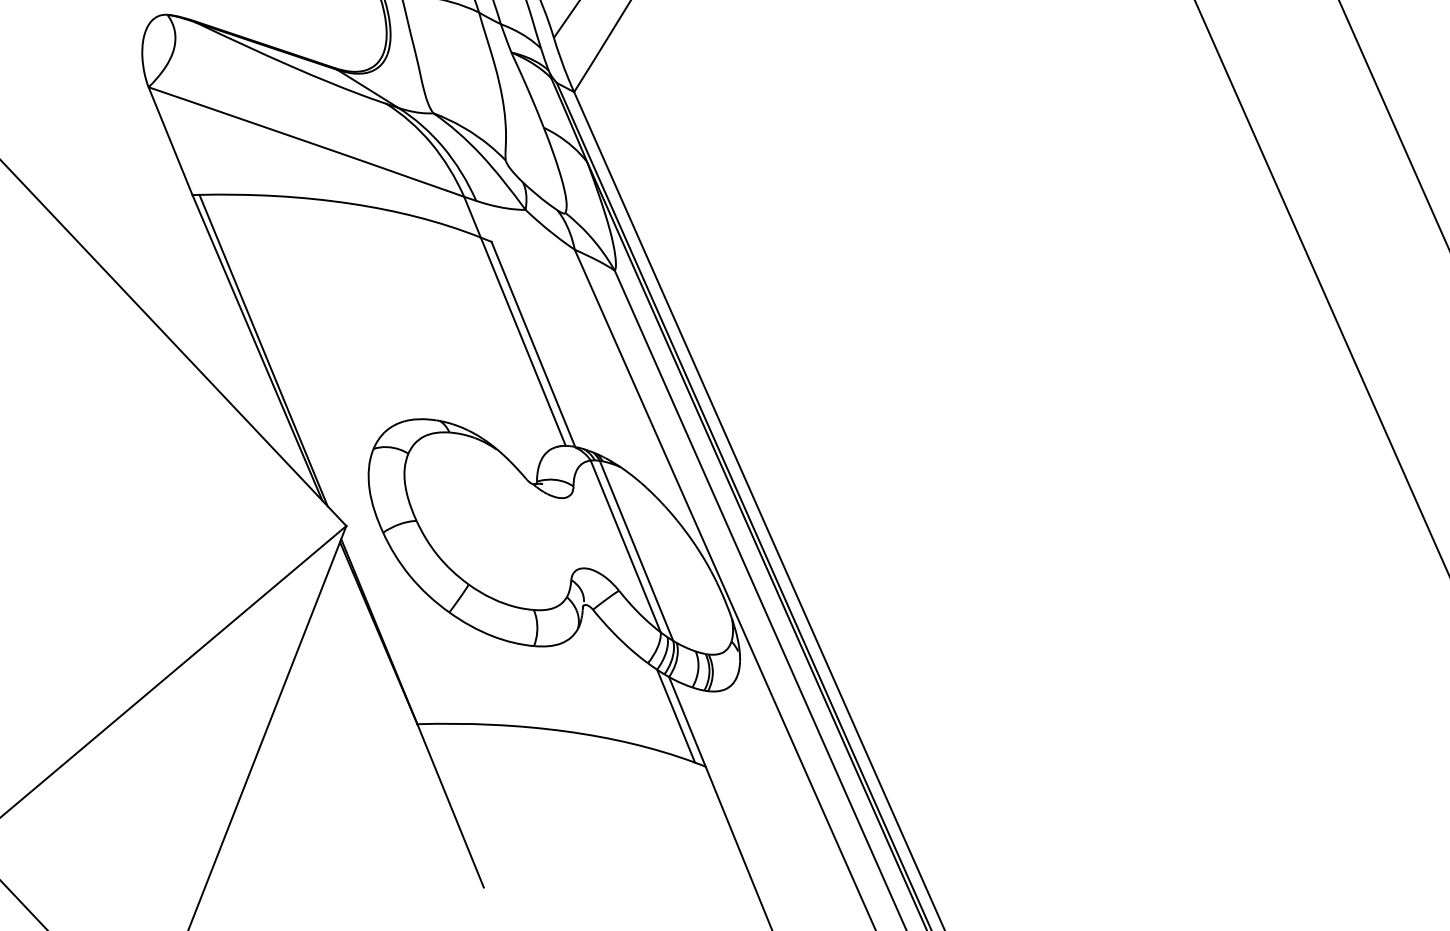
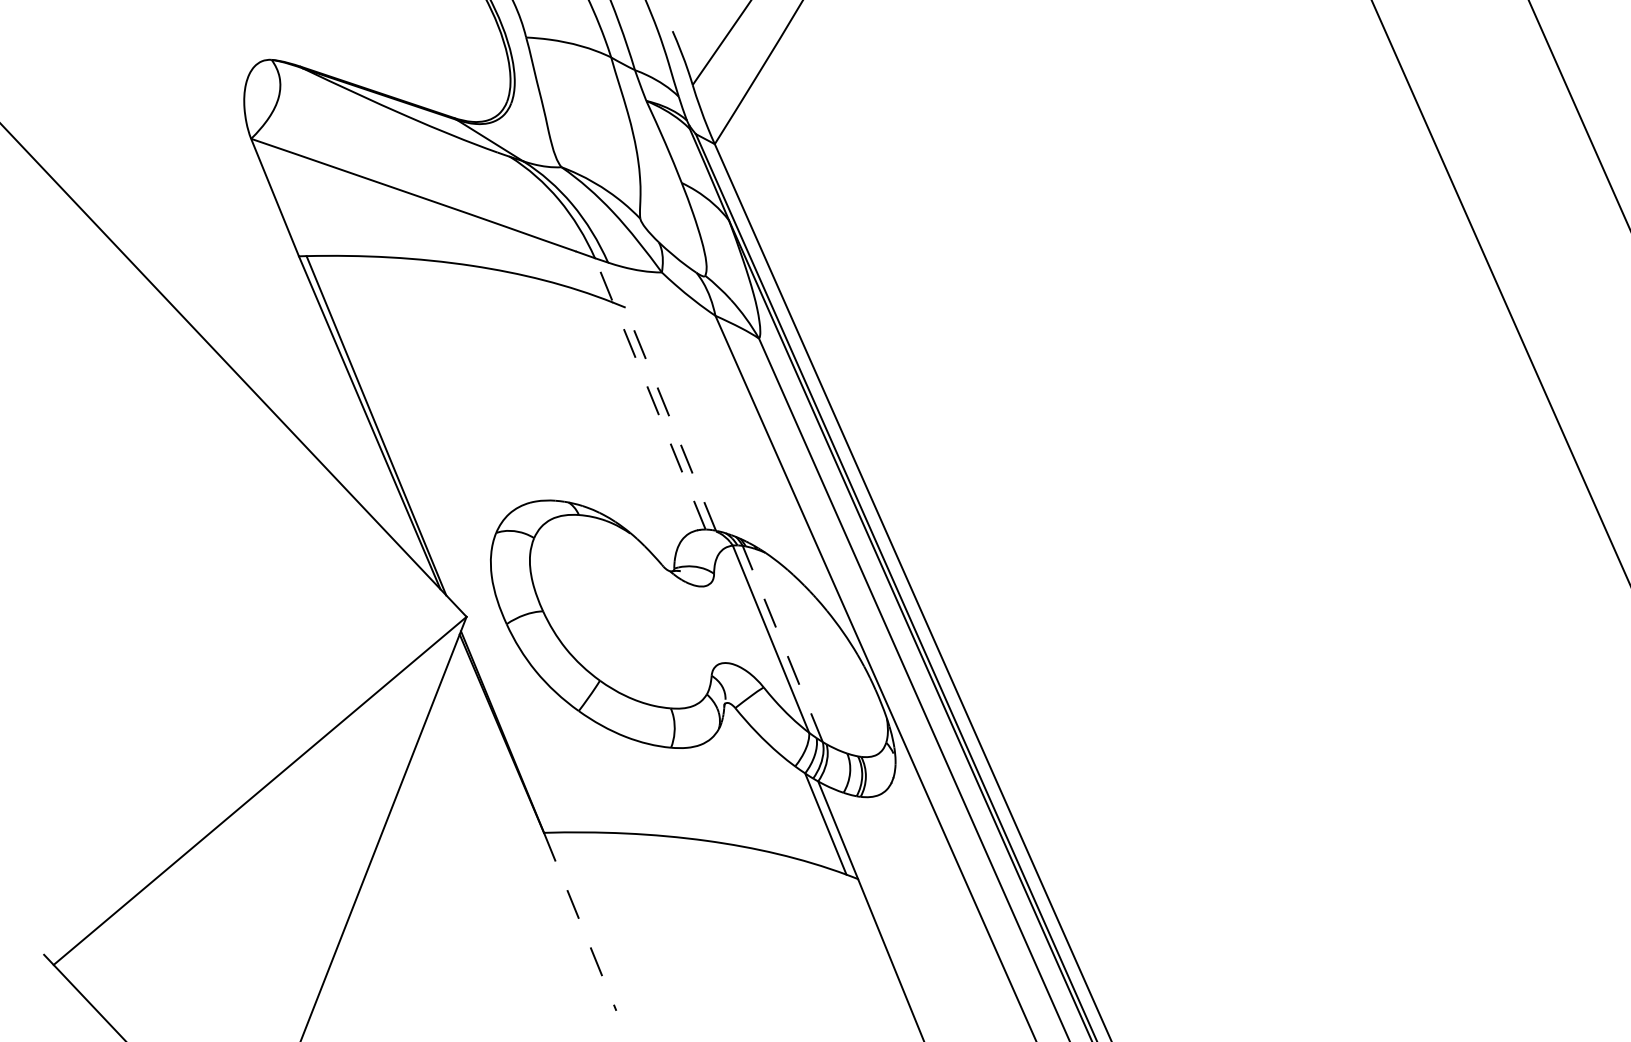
line: (515, 320) -> (650, 393), solid -> dashed
line: (533, 344) -> (670, 419), solid -> dashed
line: (636, 550) -> (782, 643), solid -> dashed
line: (450, 806) -> (580, 922), solid -> dashed

